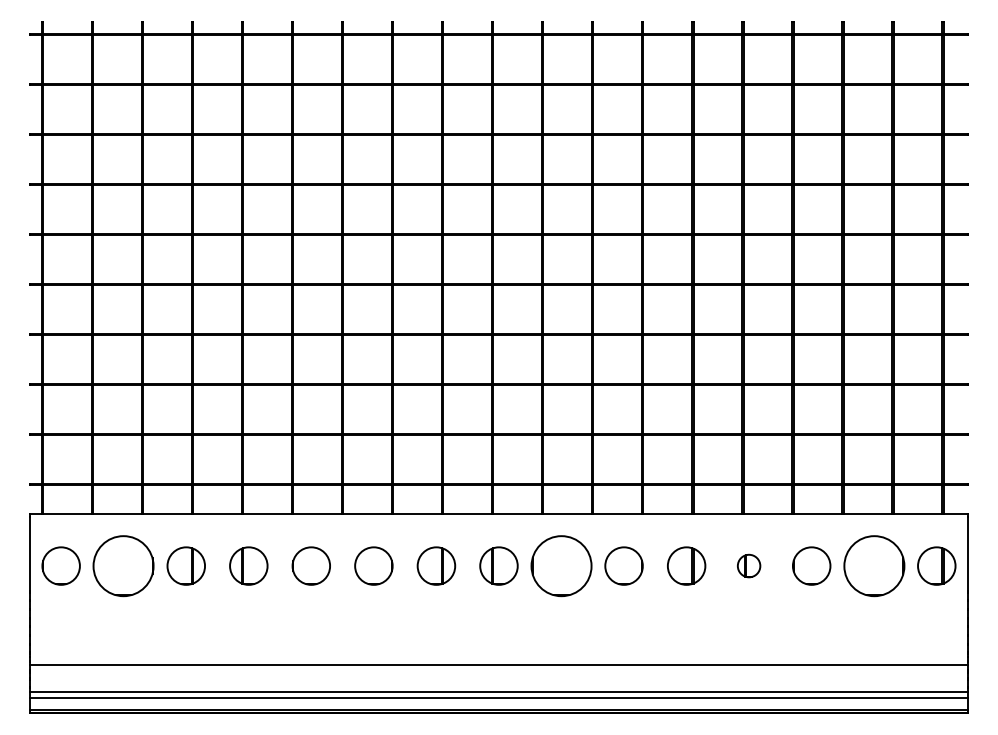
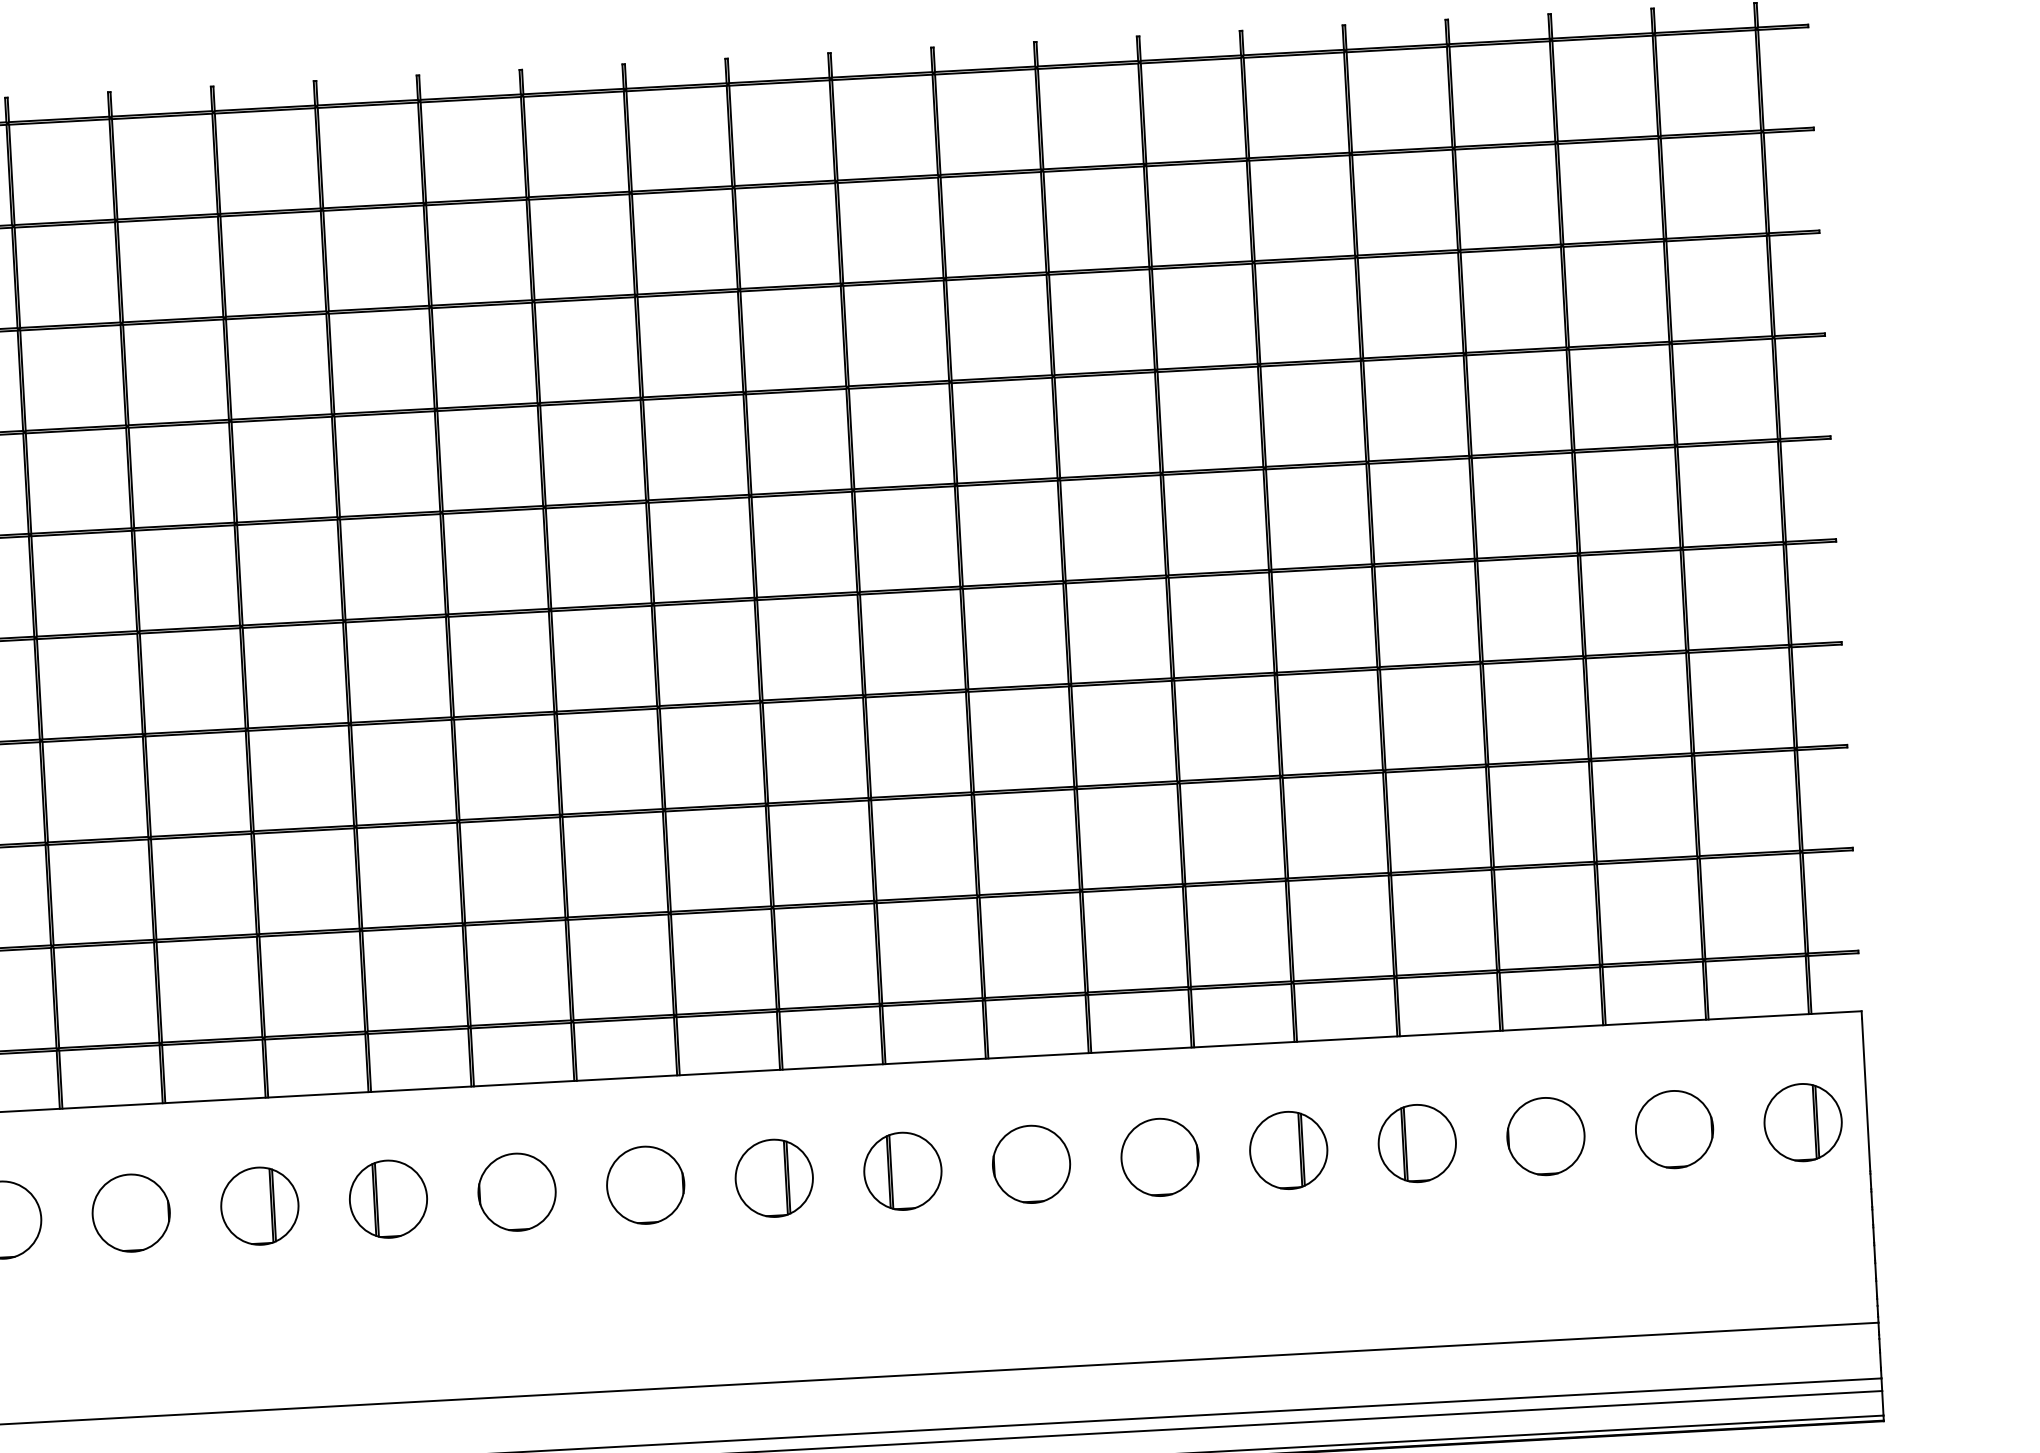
circle: (123, 565) -> (130, 1211), size x0.62
part: (561, 565) -> (1031, 1163), size x0.62
part: (748, 565) -> (1415, 1142), size x1.67
circle: (873, 565) -> (1672, 1128), size x0.62

